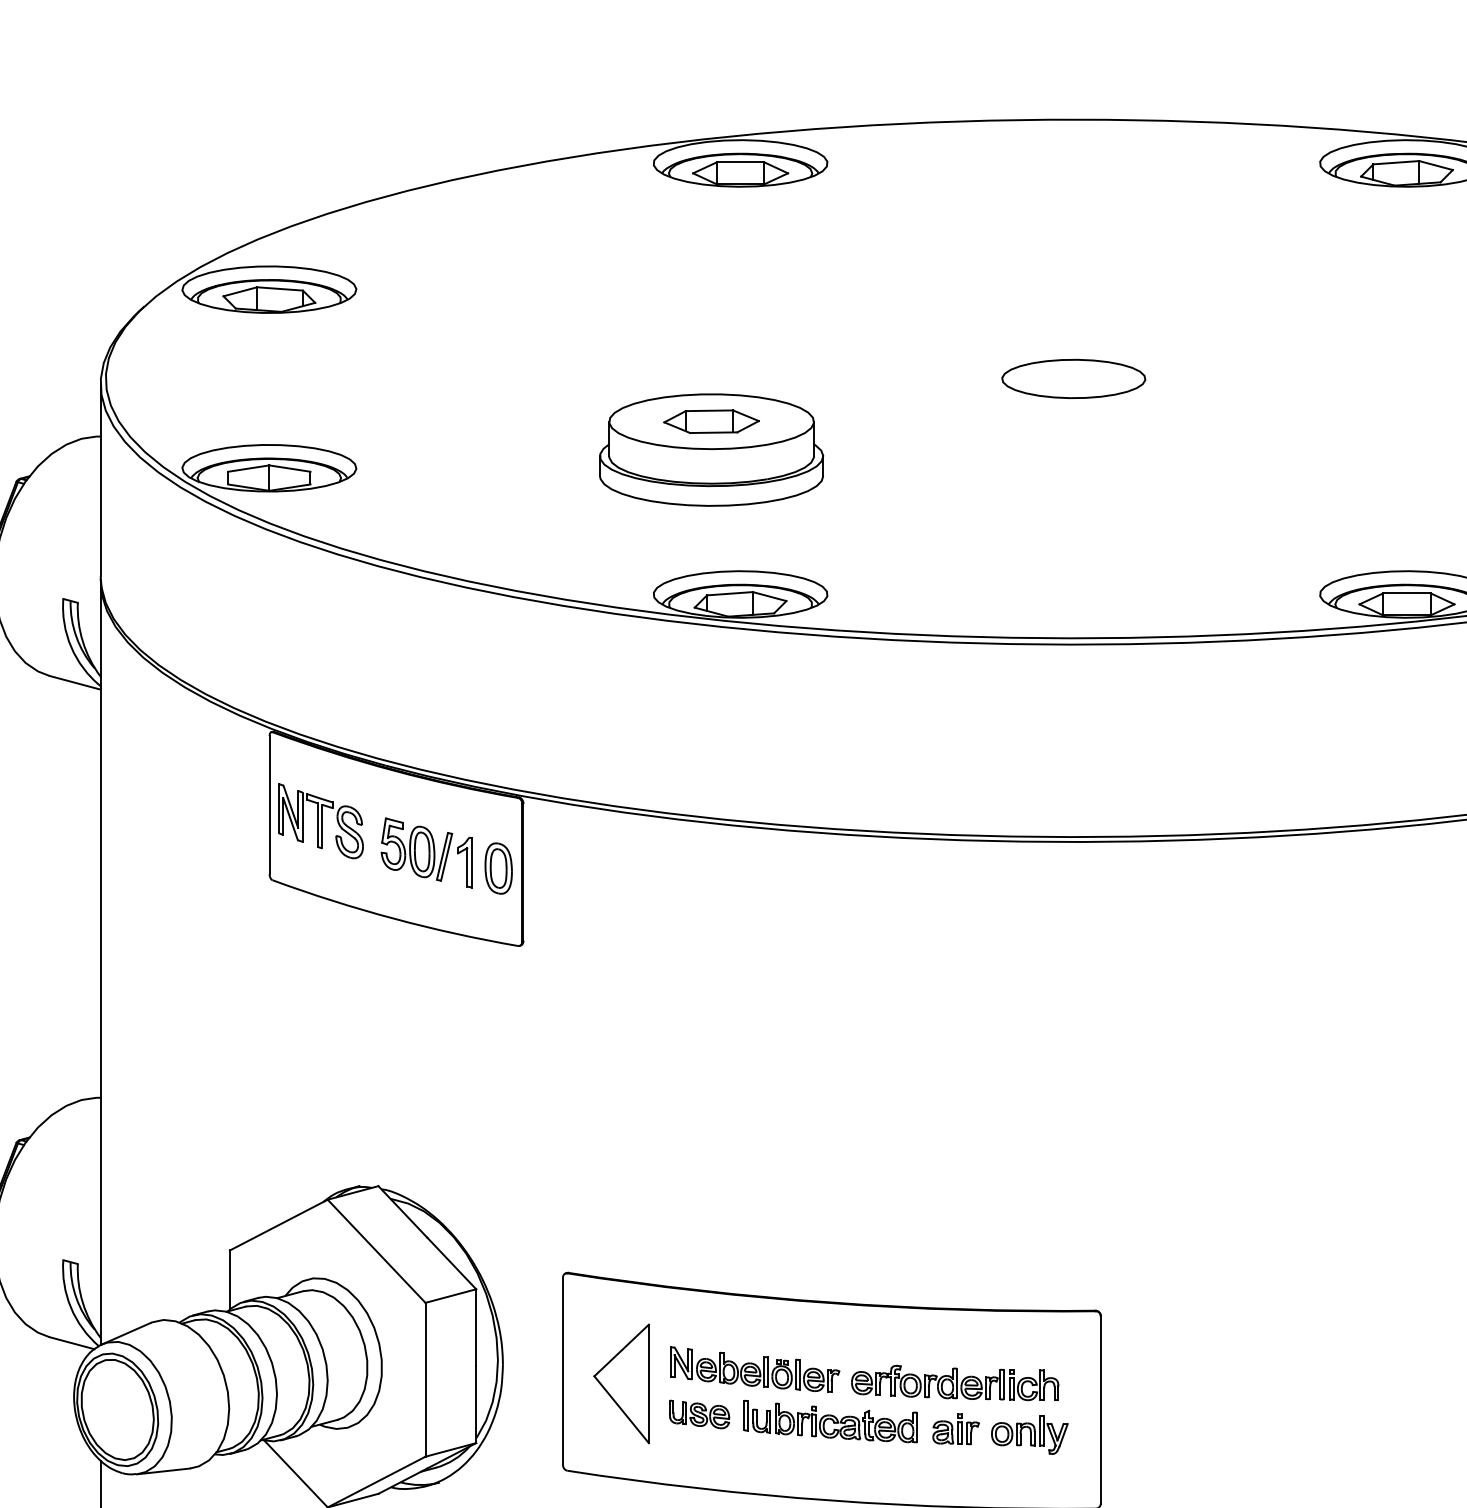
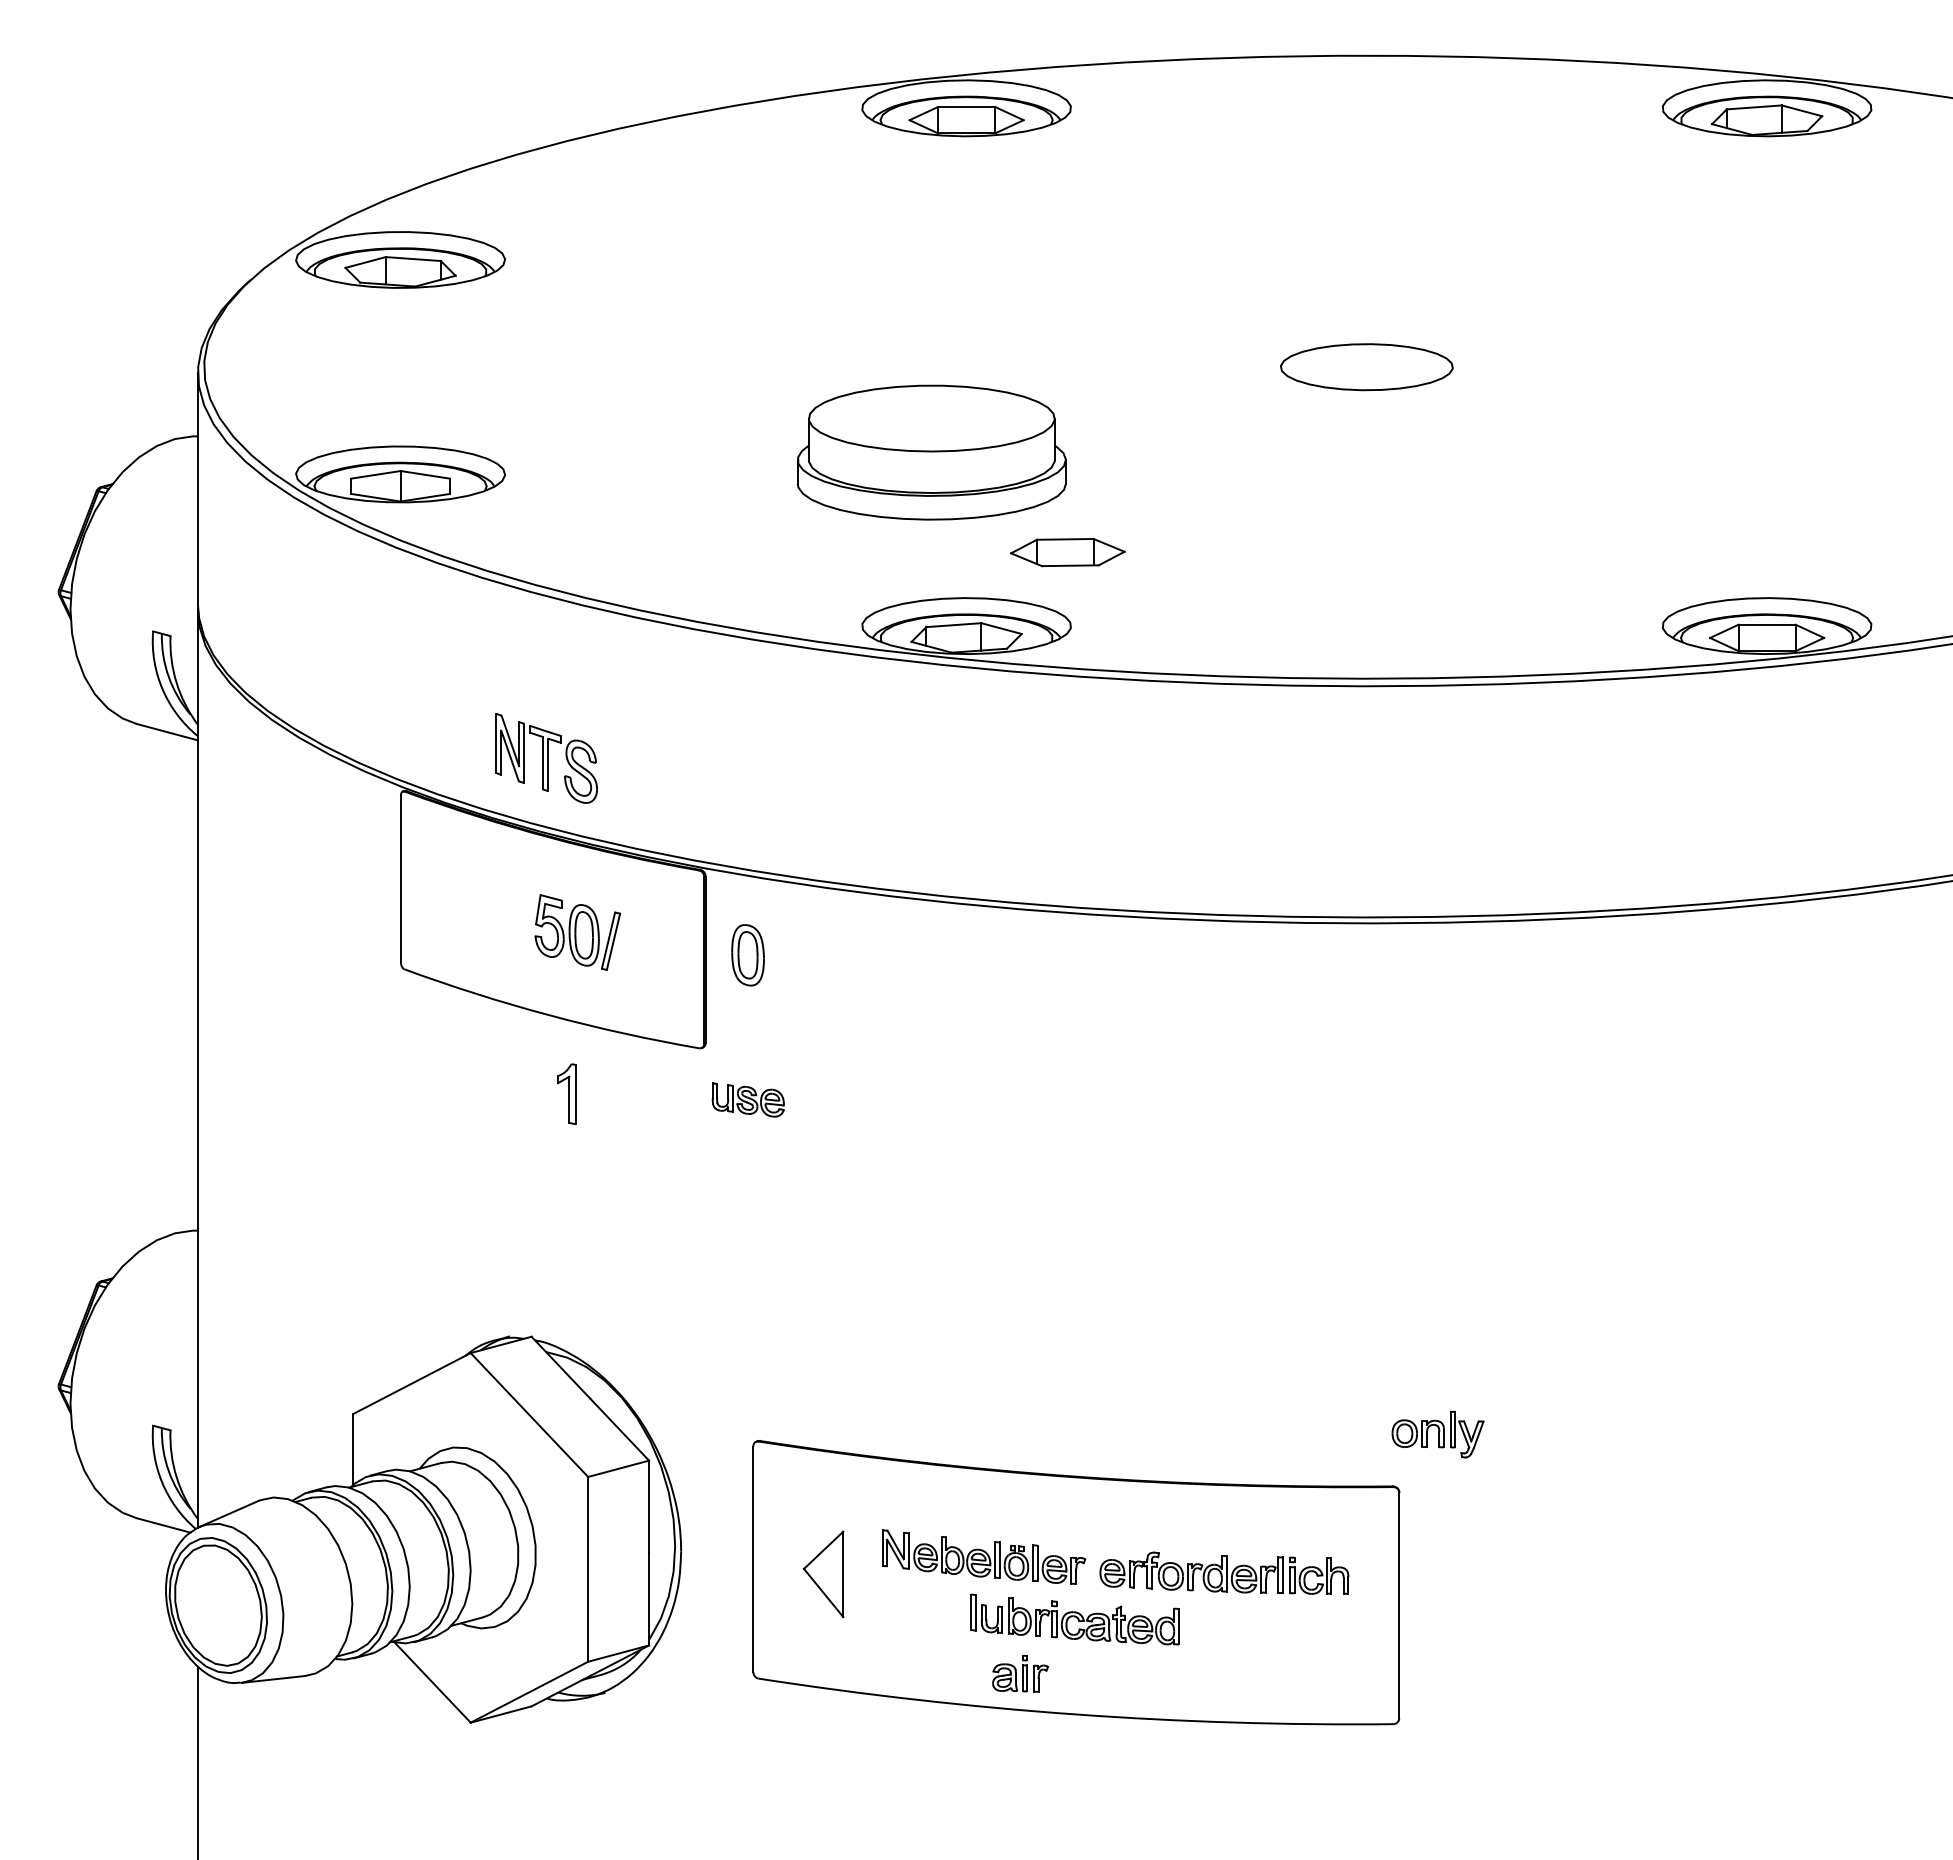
part: (711, 421) -> (1067, 552), moved
part: (320, 821) -> (546, 758), moved
part: (464, 862) -> (566, 1093), moved
part: (498, 868) -> (747, 955), moved
part: (621, 1384) -> (823, 1574), size x0.6
part: (698, 1414) -> (747, 1099), moved
part: (956, 1429) -> (1020, 1673), moved
part: (1029, 1434) -> (1437, 1434), moved

